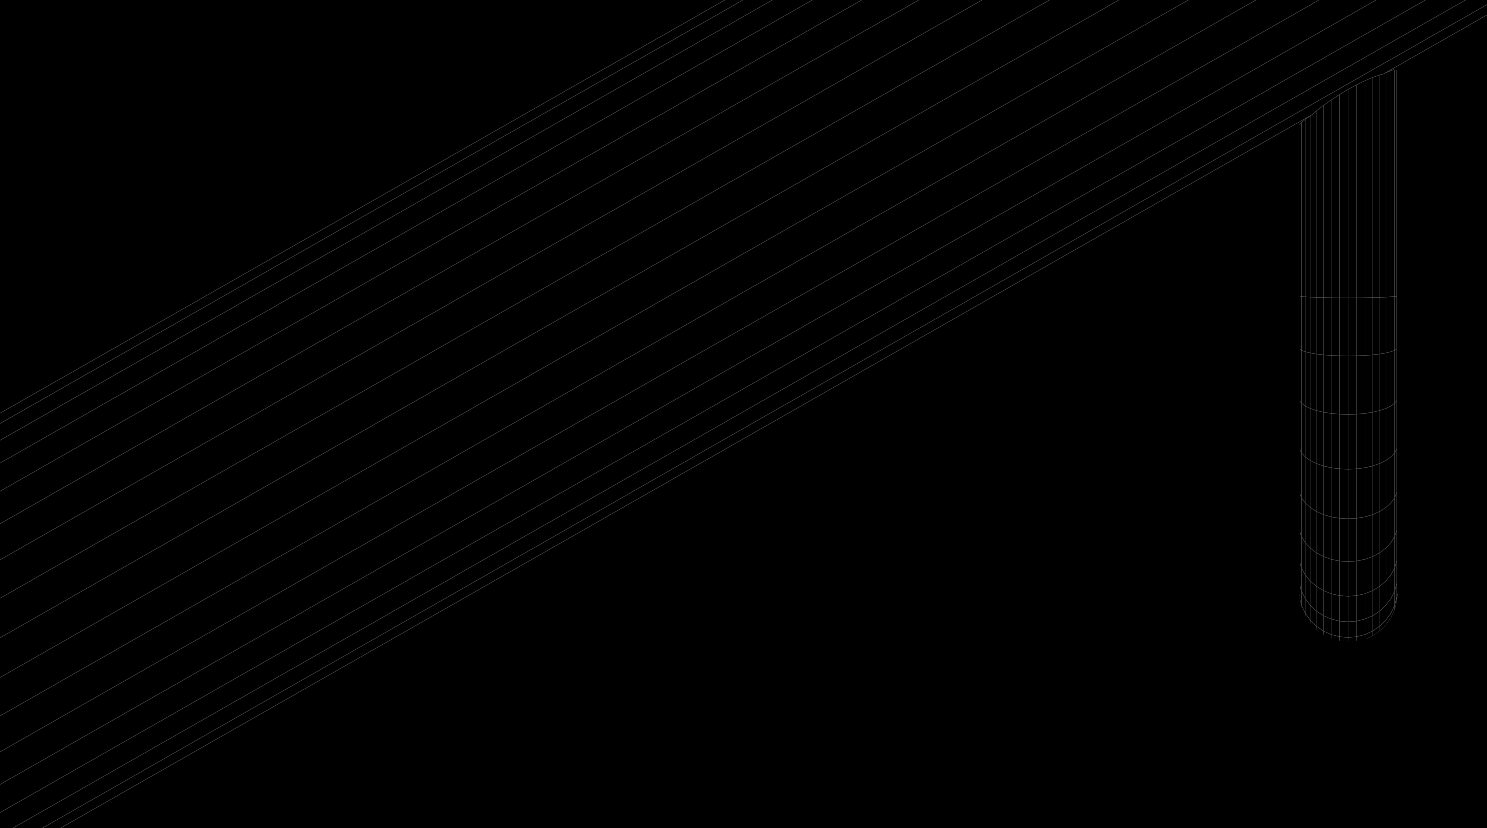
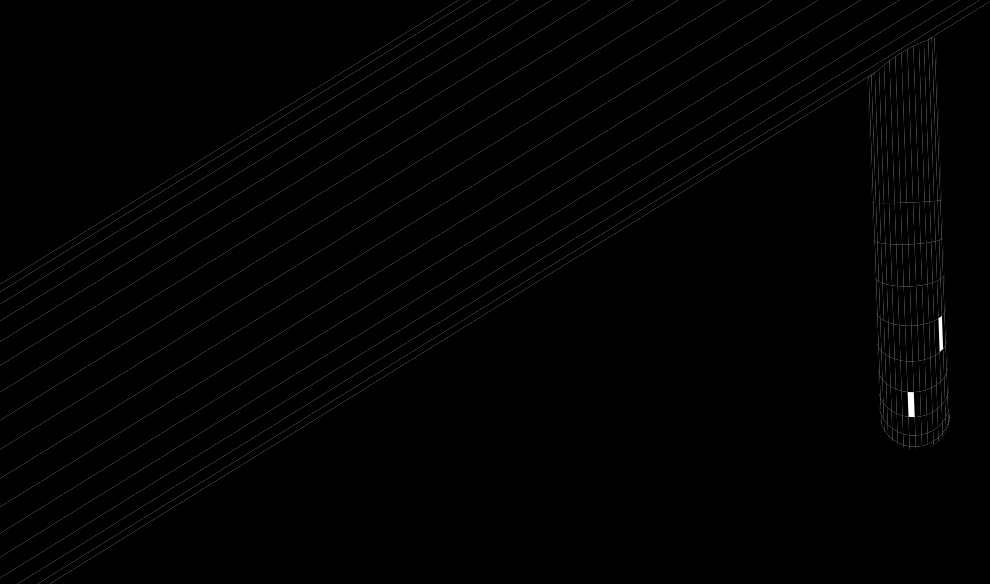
fill: (1388, 481) -> (940, 333), removed
fill: (1343, 578) -> (910, 404), removed

